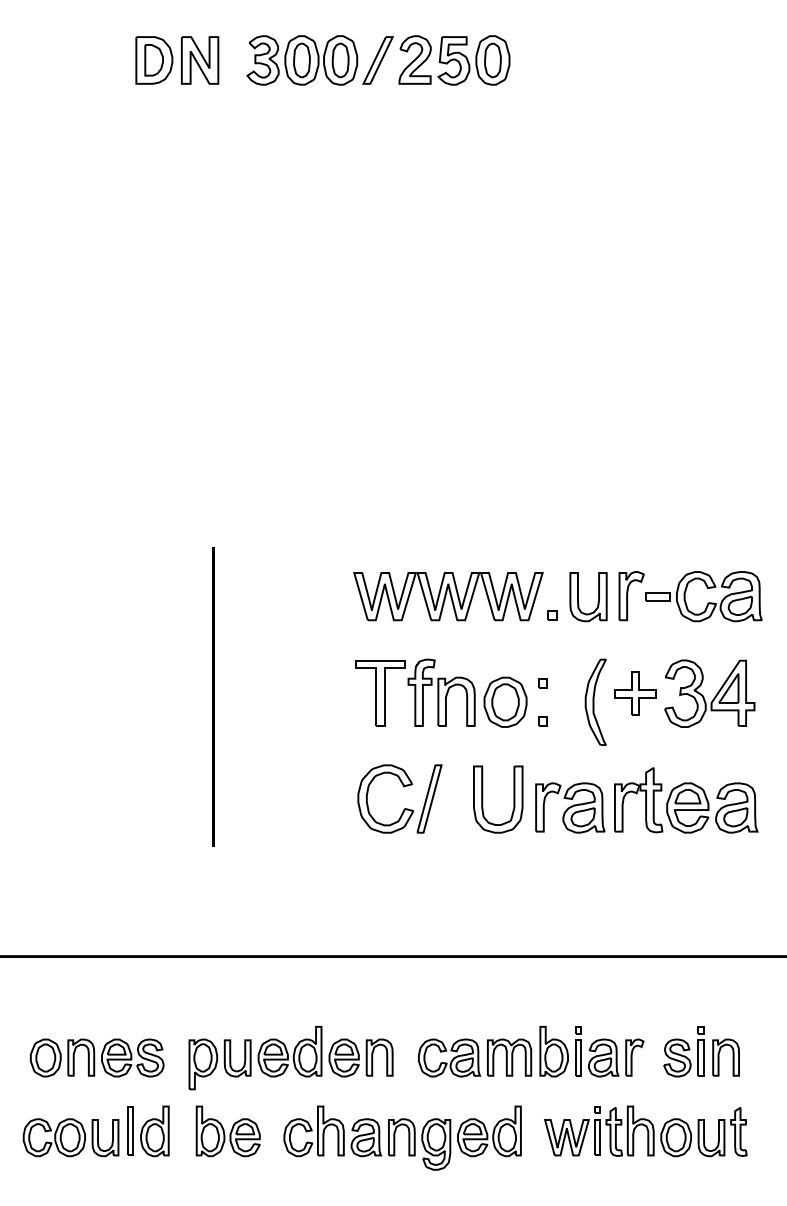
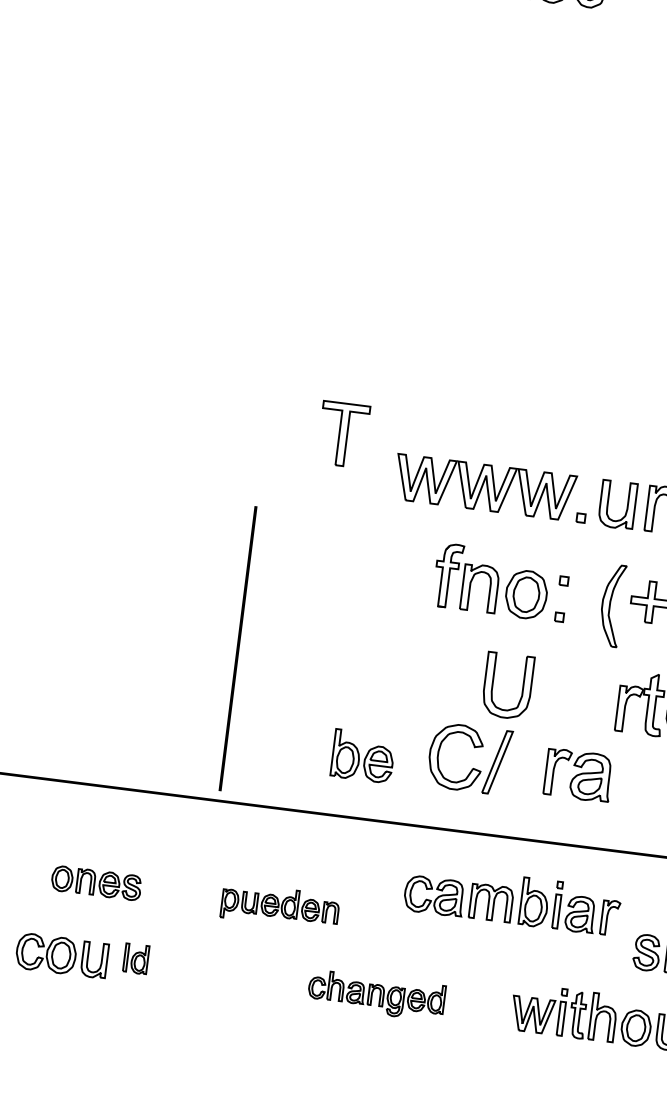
part: (380, 693) -> (343, 434), moved
line: (213, 696) -> (238, 648), moved
part: (570, 807) -> (578, 774), moved
part: (404, 808) -> (472, 768), moved
part: (531, 1051) -> (512, 899), moved
part: (97, 1057) -> (96, 882), size x0.7
part: (290, 1058) -> (279, 906), size x0.6
part: (148, 1131) -> (136, 959), size x0.6
part: (227, 1131) -> (362, 756), moved
part: (402, 1137) -> (376, 995), size x0.6

